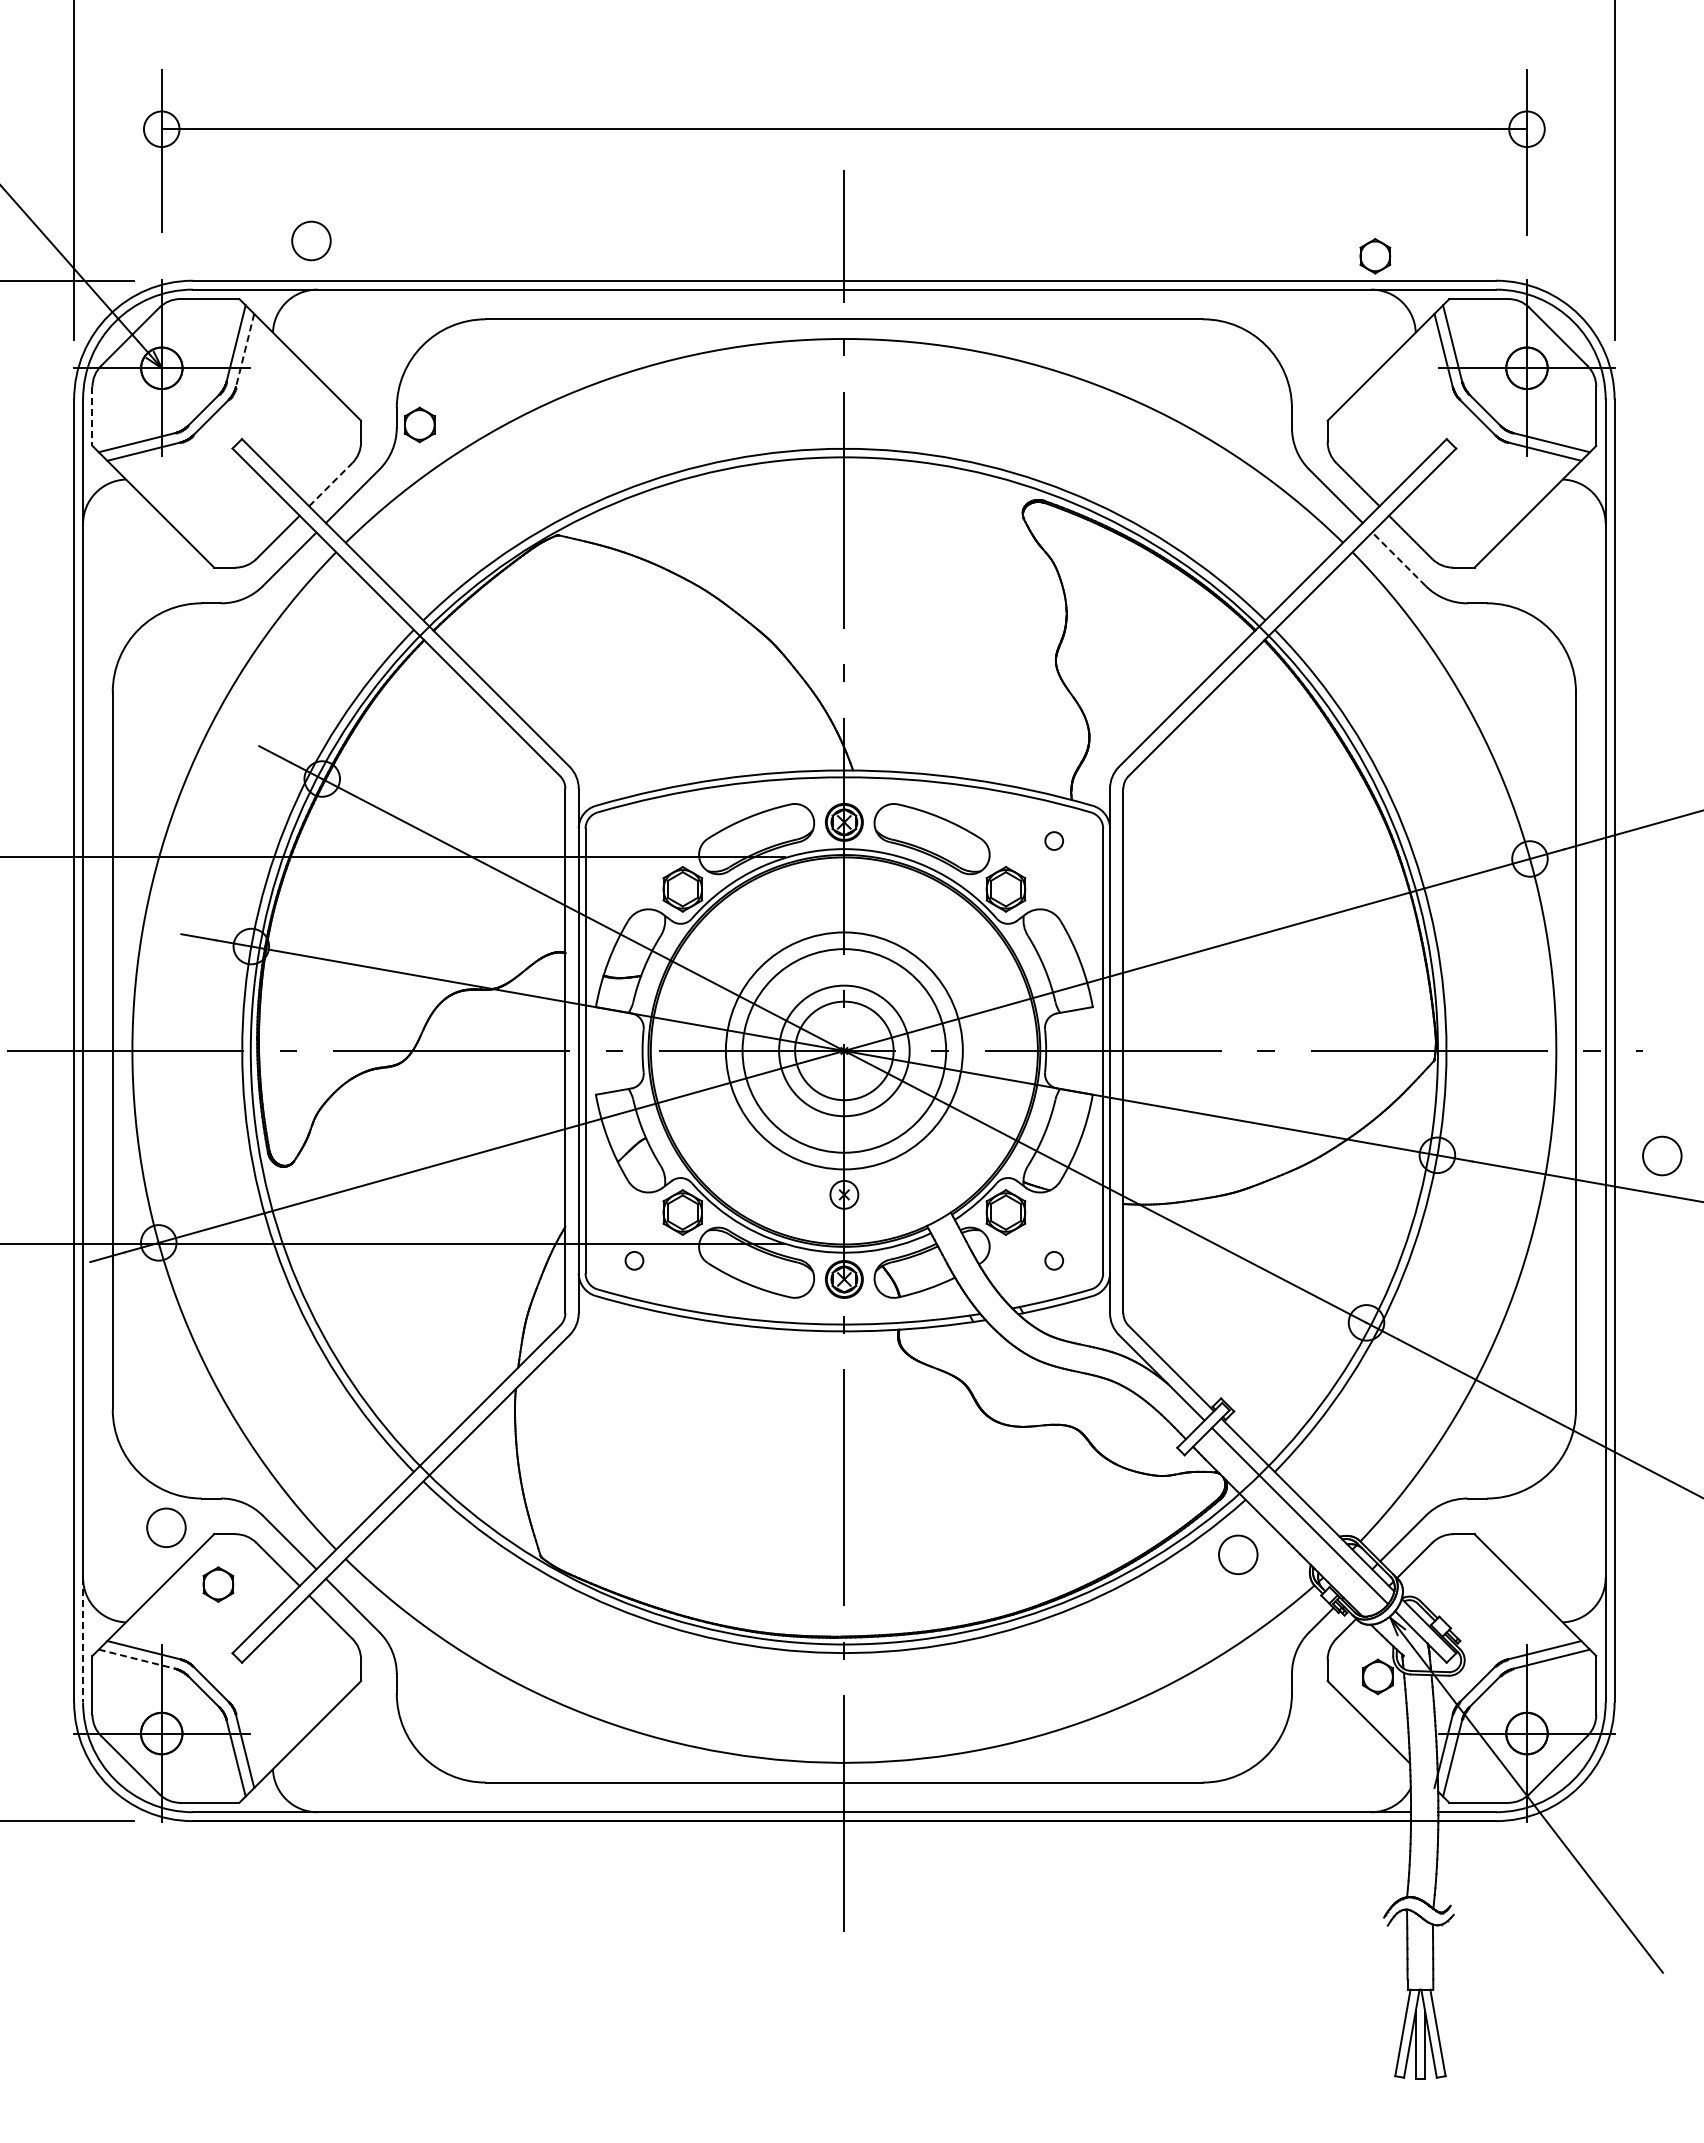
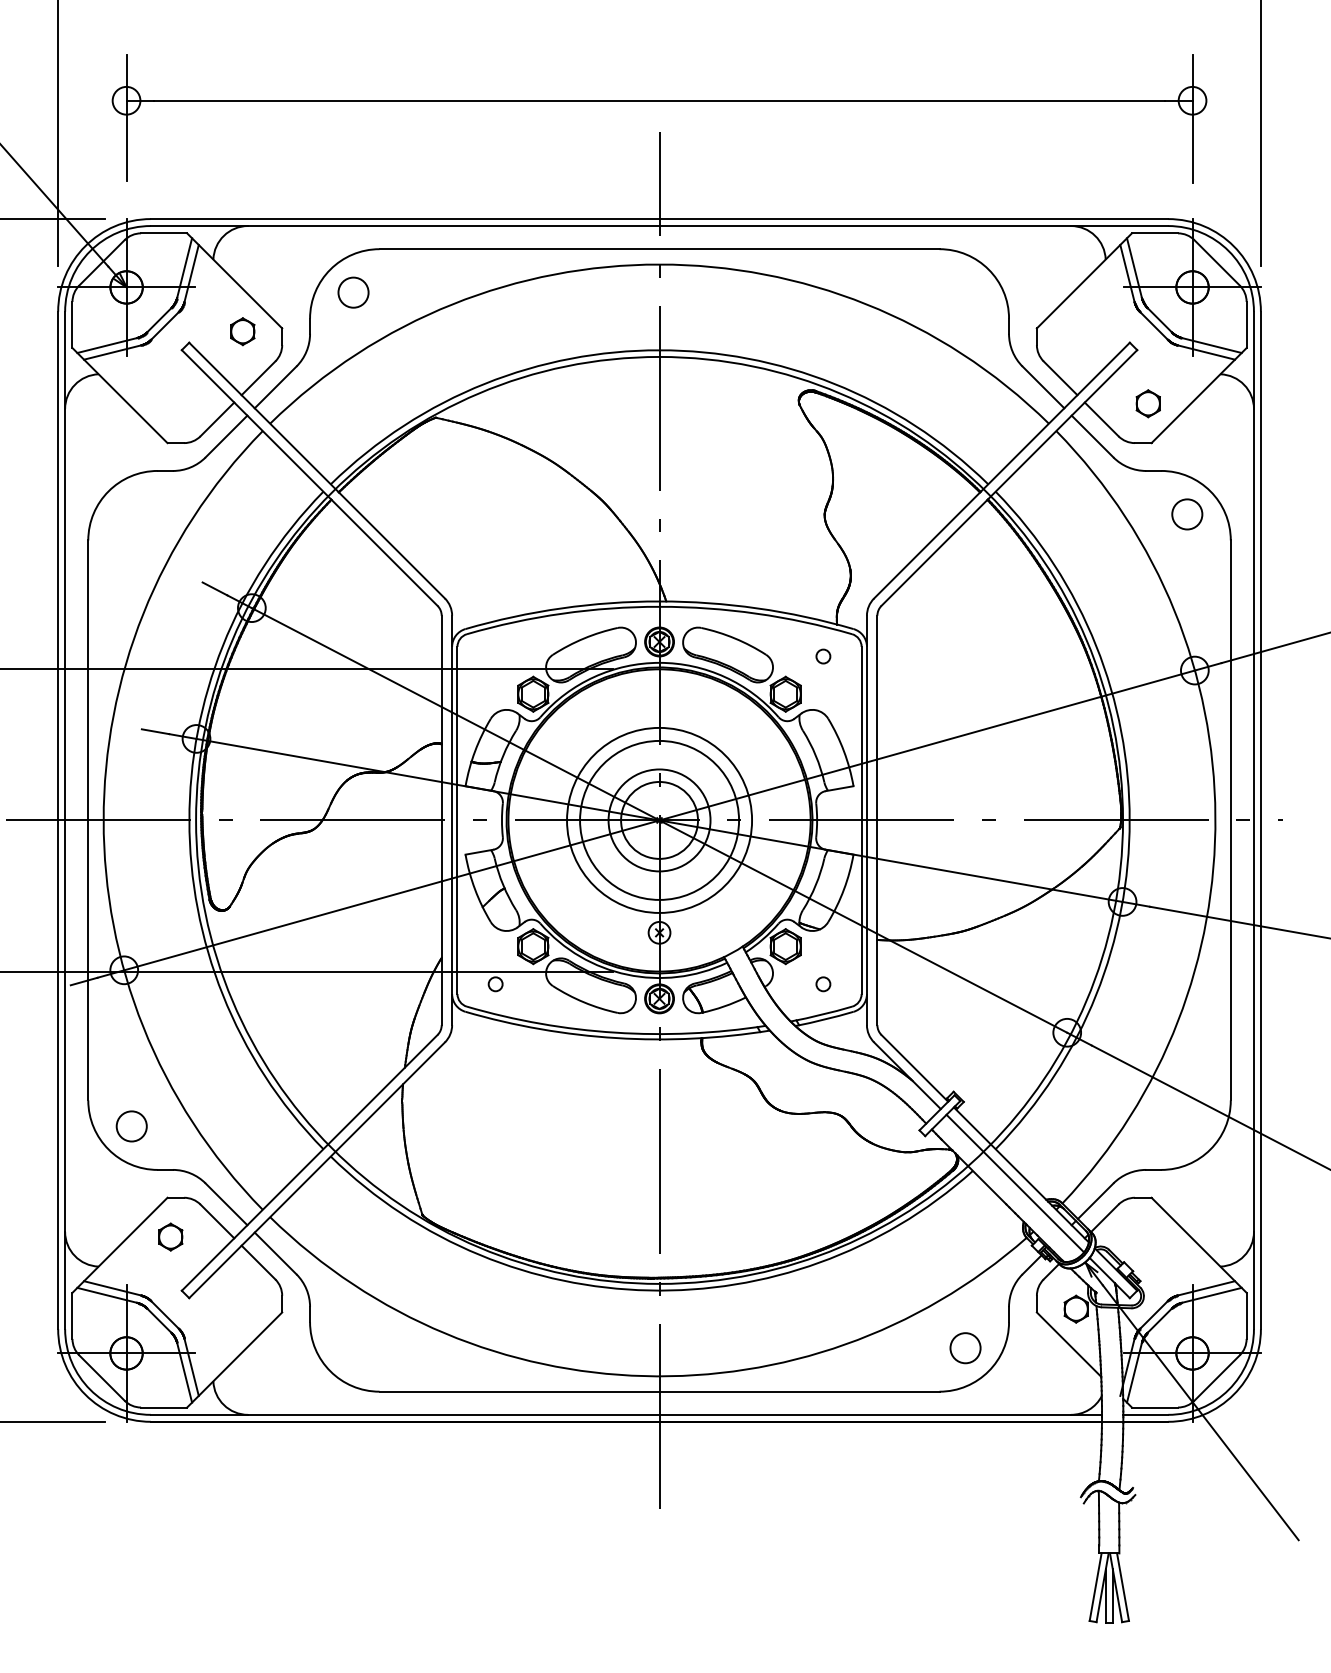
circle: (311, 240) -> (353, 292), moved
part: (1375, 256) -> (1148, 403), moved
line: (245, 350) -> (191, 273), dashed -> solid
line: (92, 416) -> (72, 325), dashed -> solid
part: (419, 424) -> (242, 331), moved
line: (330, 484) -> (258, 378), dashed -> solid
line: (1398, 559) -> (1092, 436), dashed -> solid
circle: (1662, 1155) -> (1187, 514), moved
circle: (166, 1527) -> (131, 1126), moved
circle: (1238, 1554) -> (965, 1347), moved
line: (83, 1640) -> (65, 1280), dashed -> solid
line: (137, 1659) -> (107, 1295), dashed -> solid

